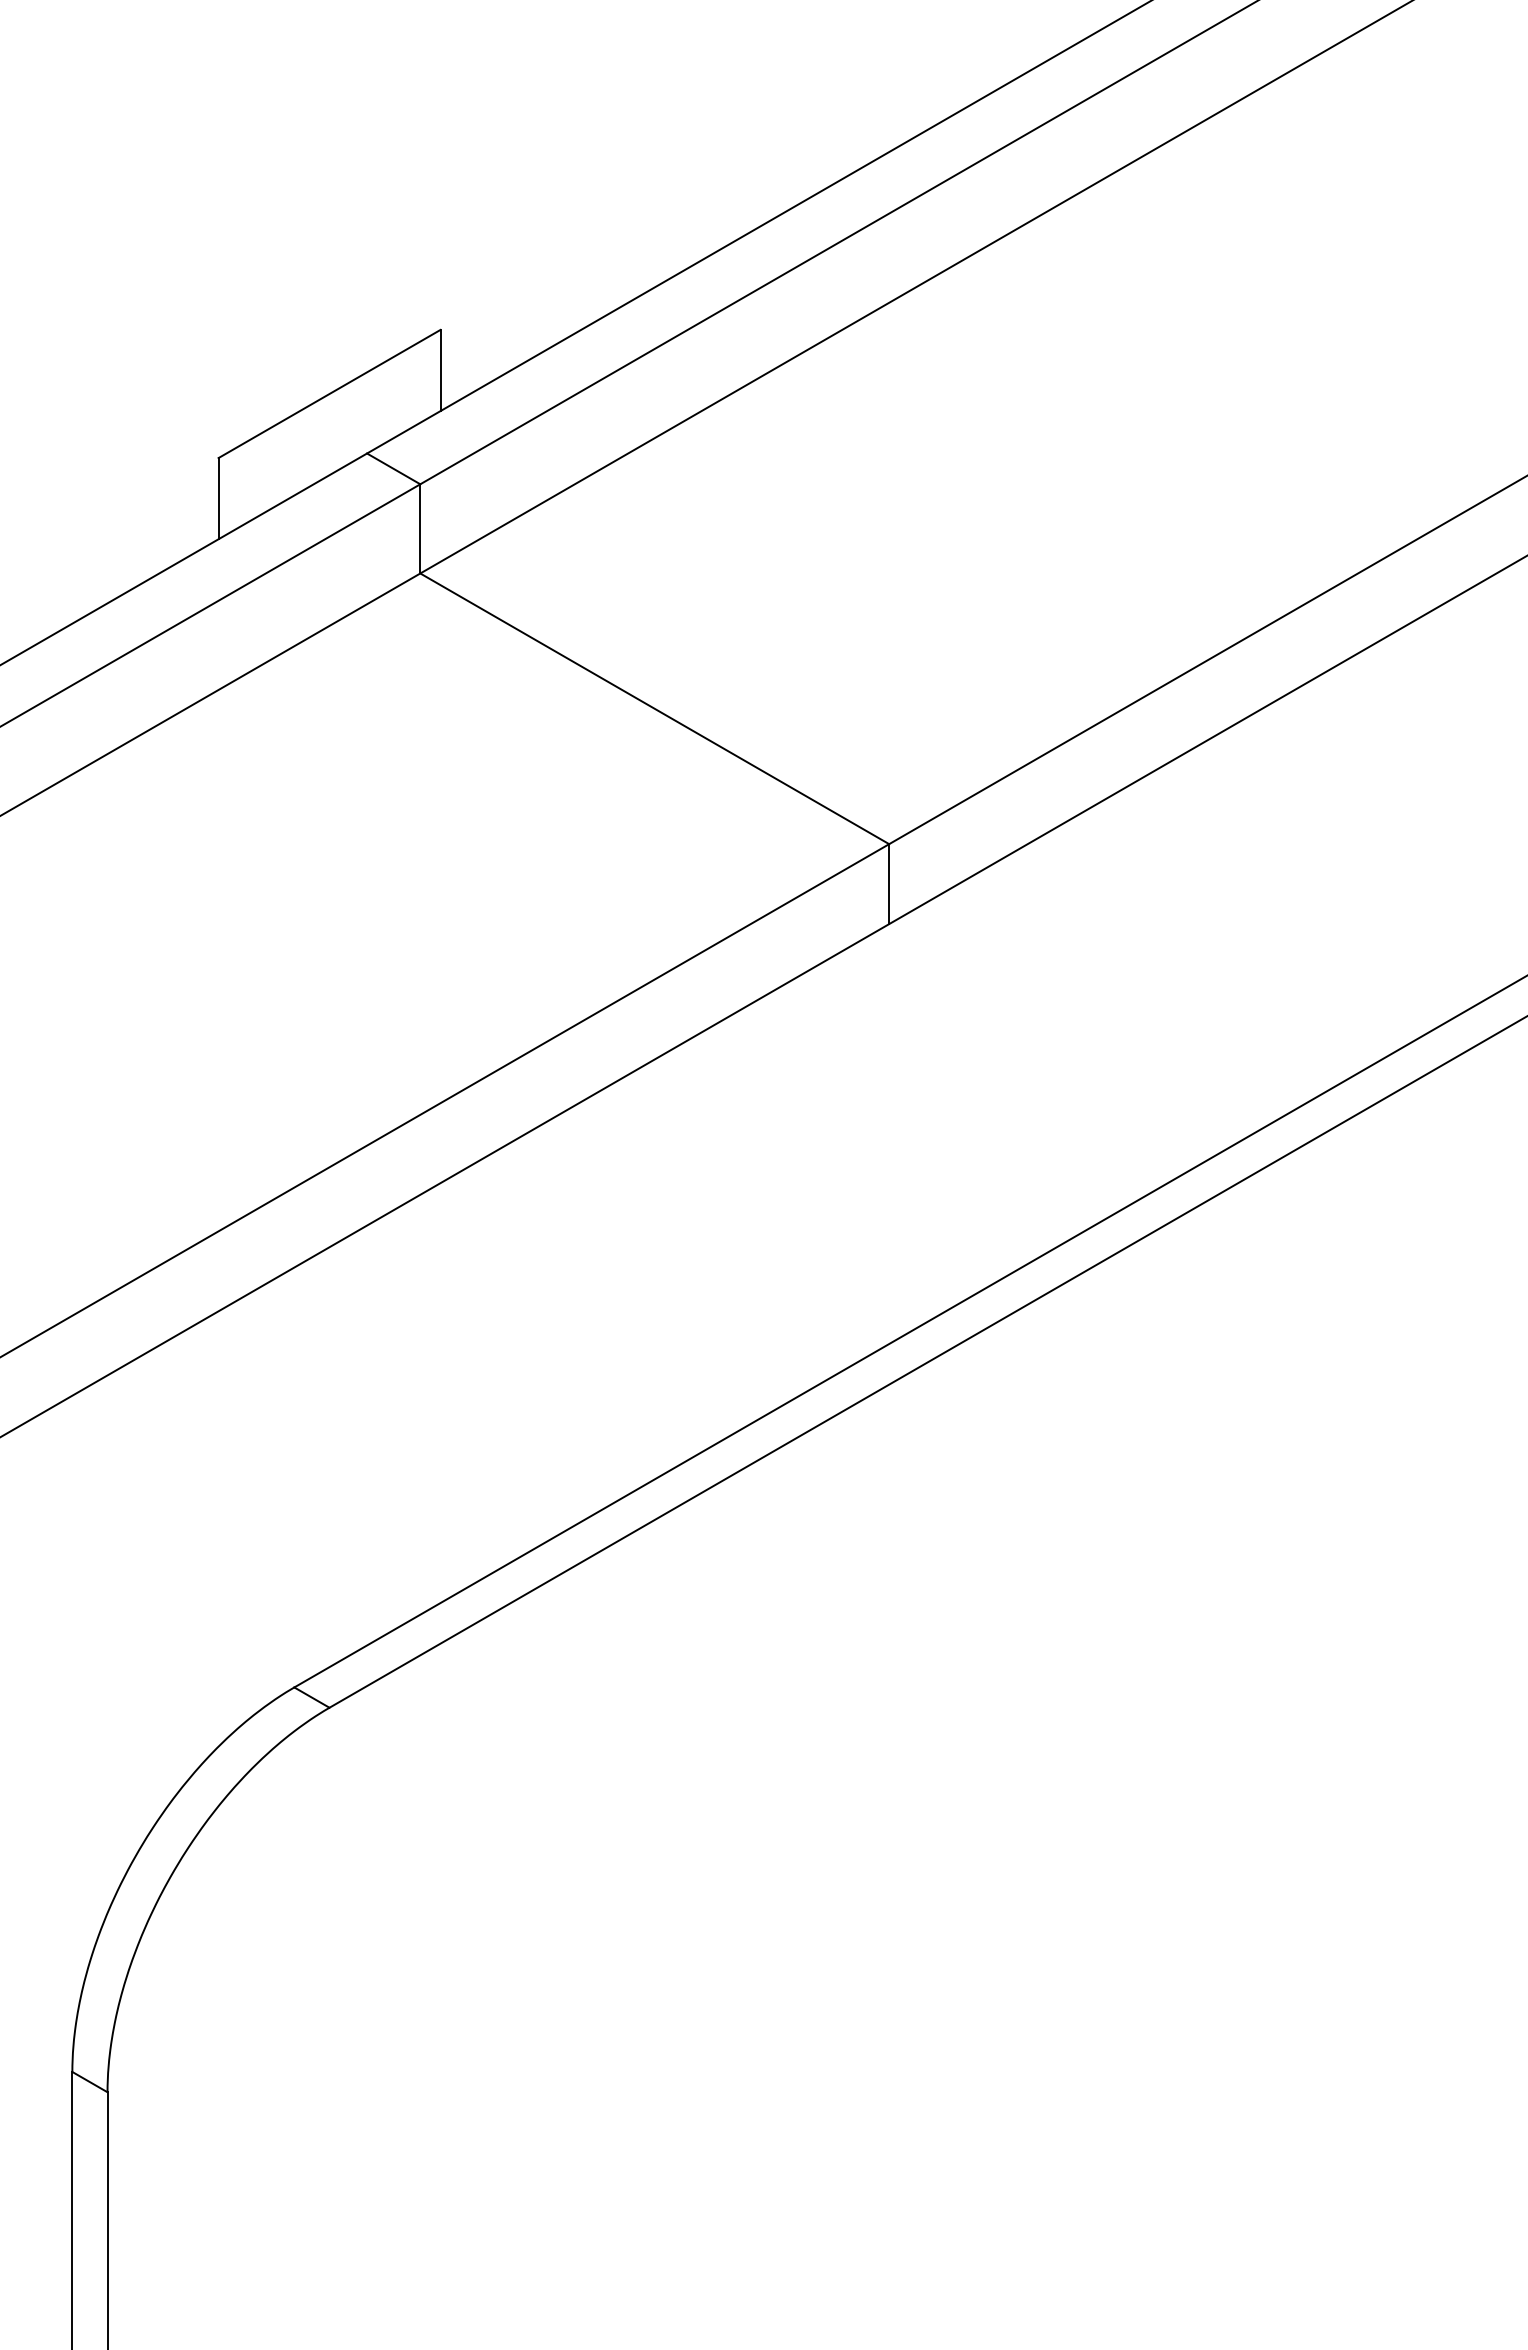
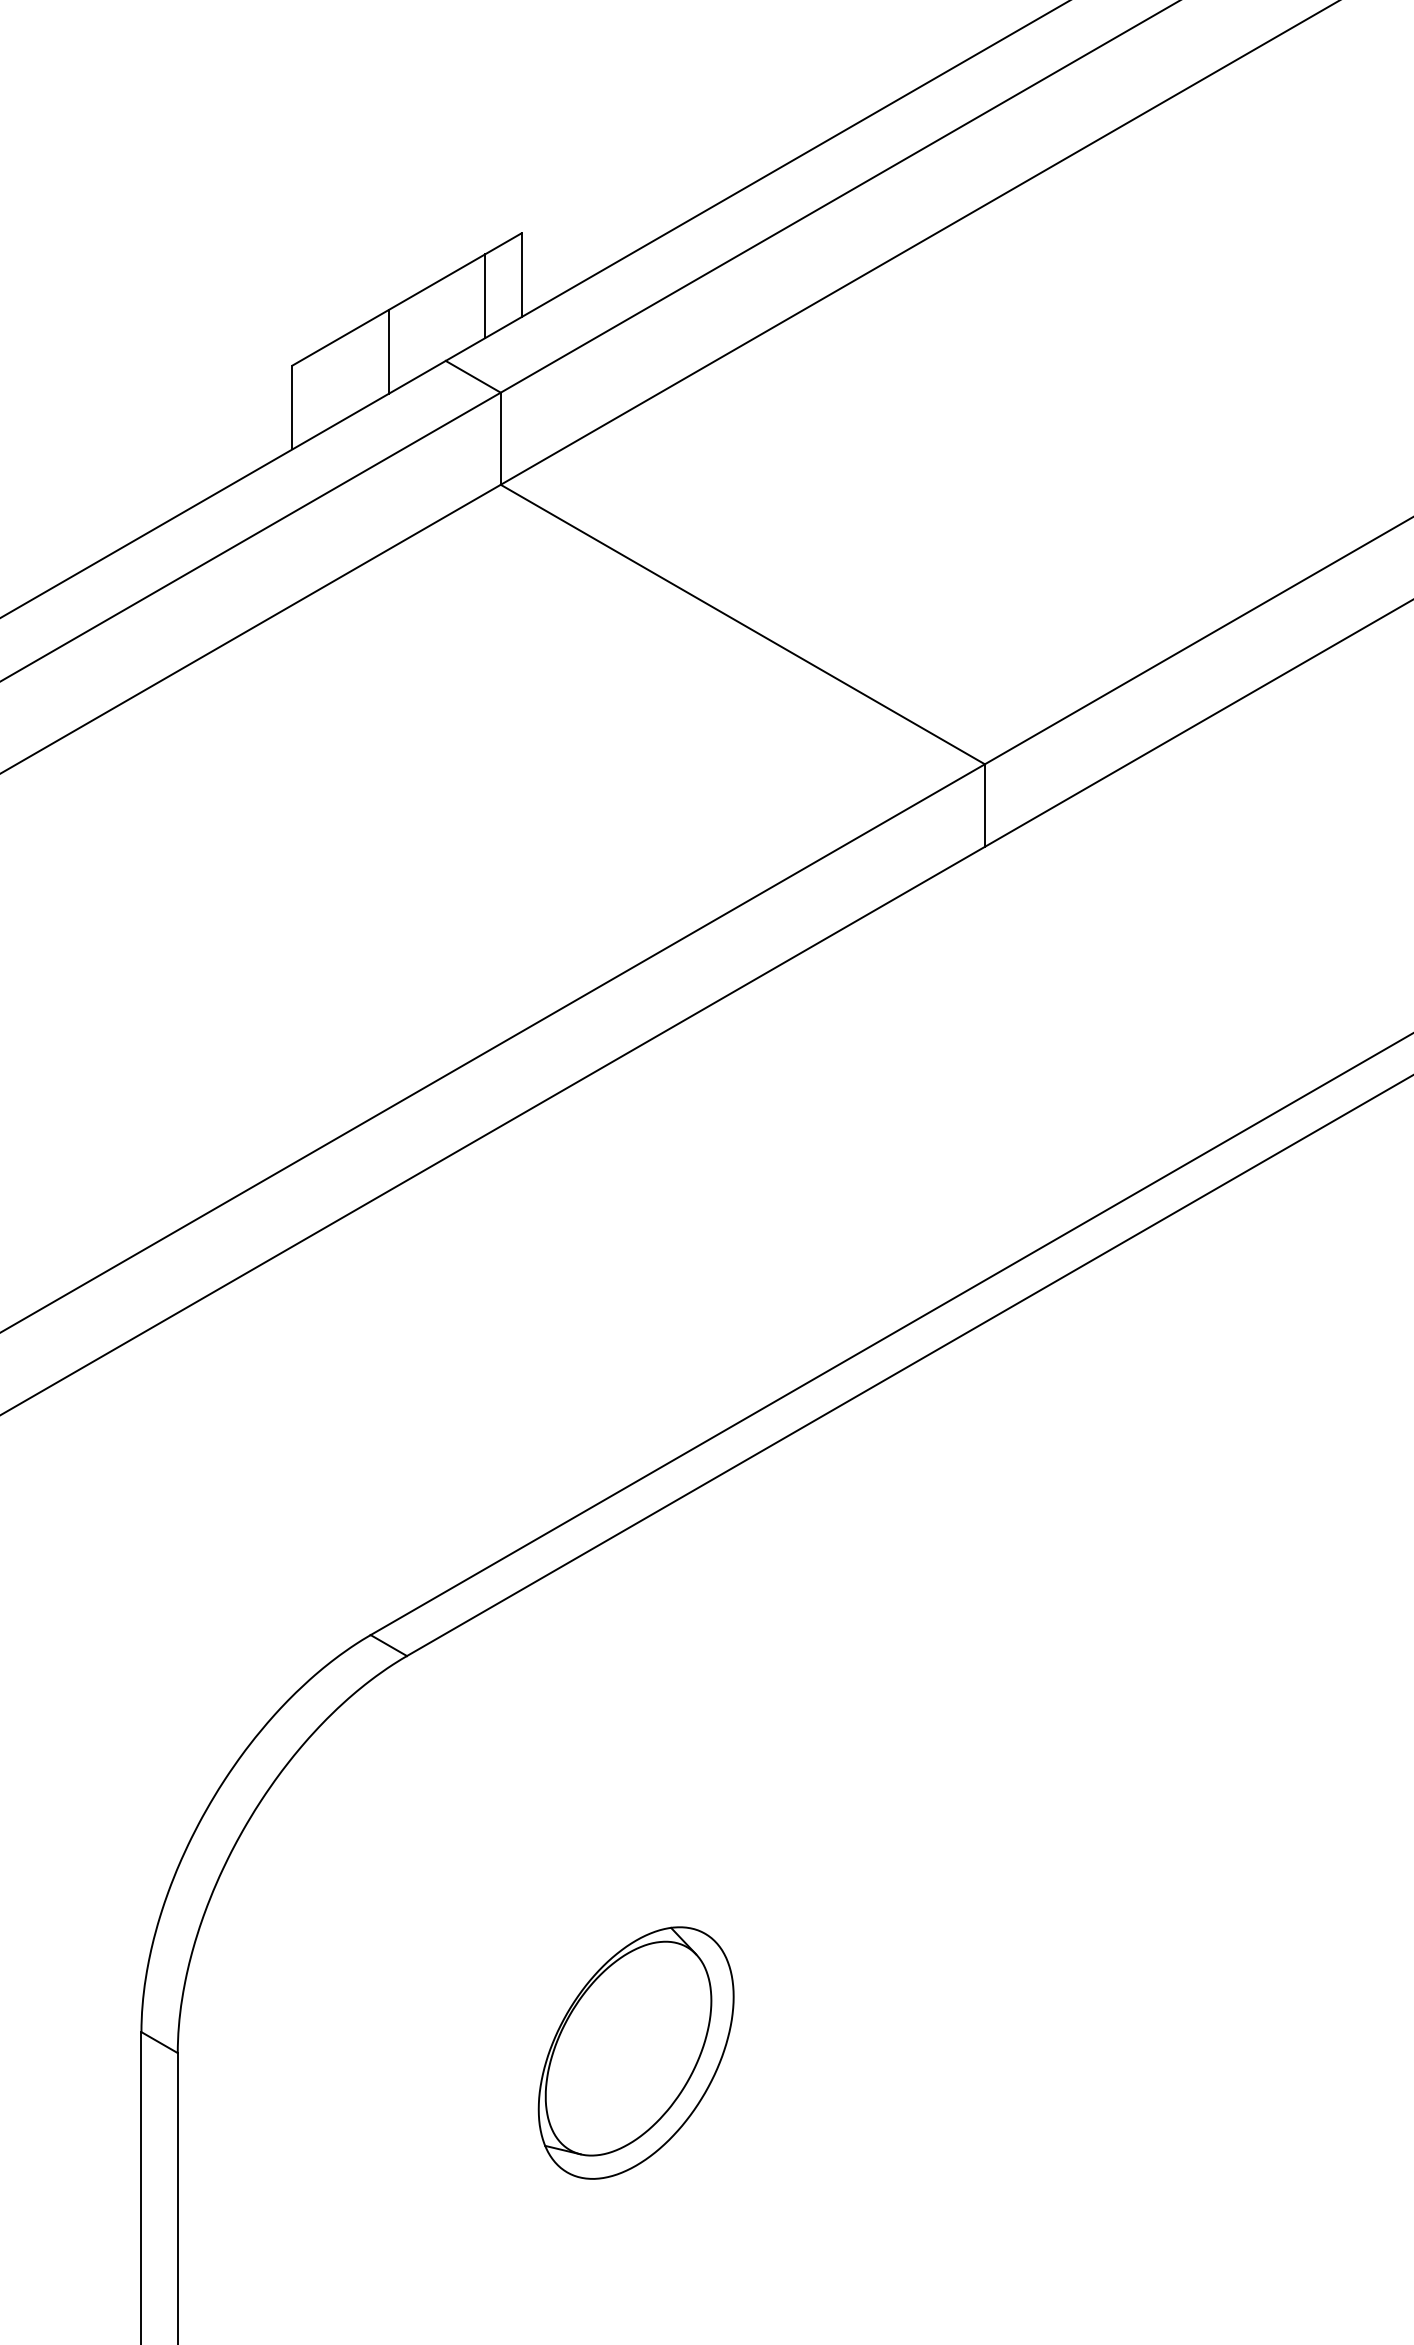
line: (405, 390) -> (485, 295), added
line: (311, 444) -> (388, 351), added
part: (551, 2091) -> (636, 2052), added

